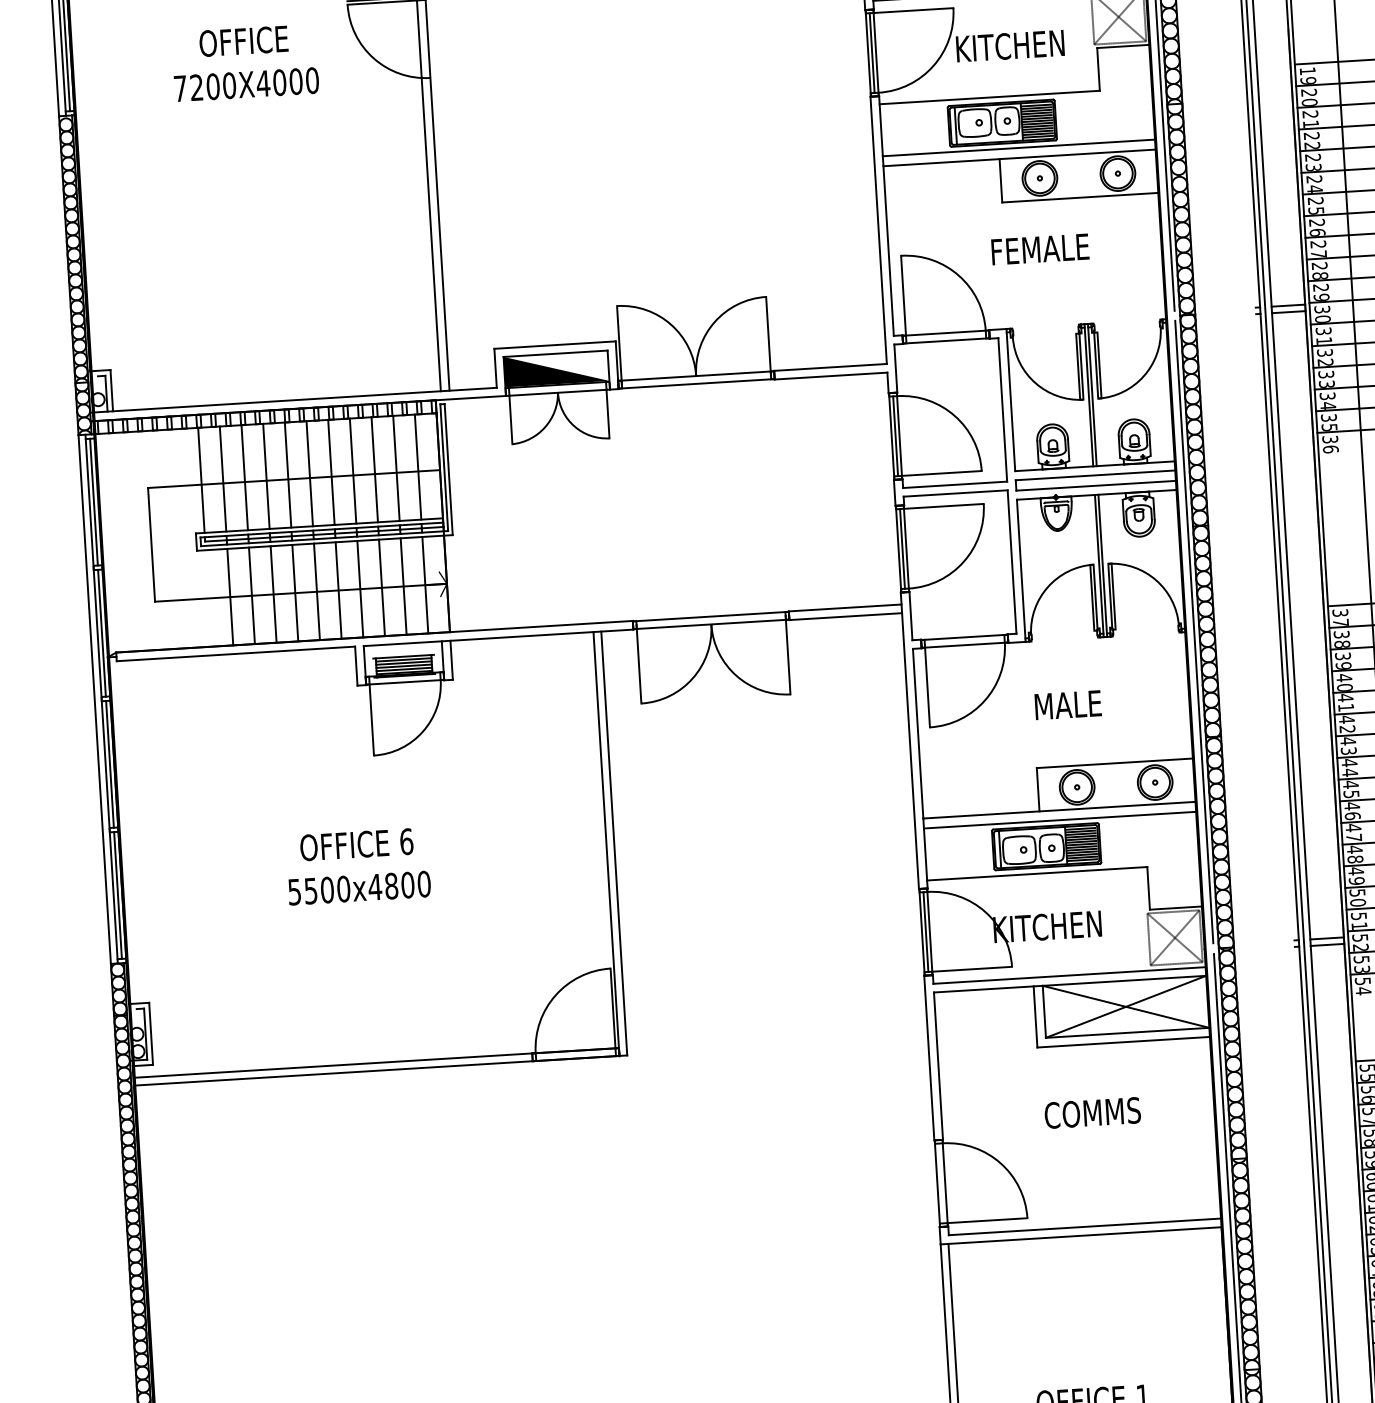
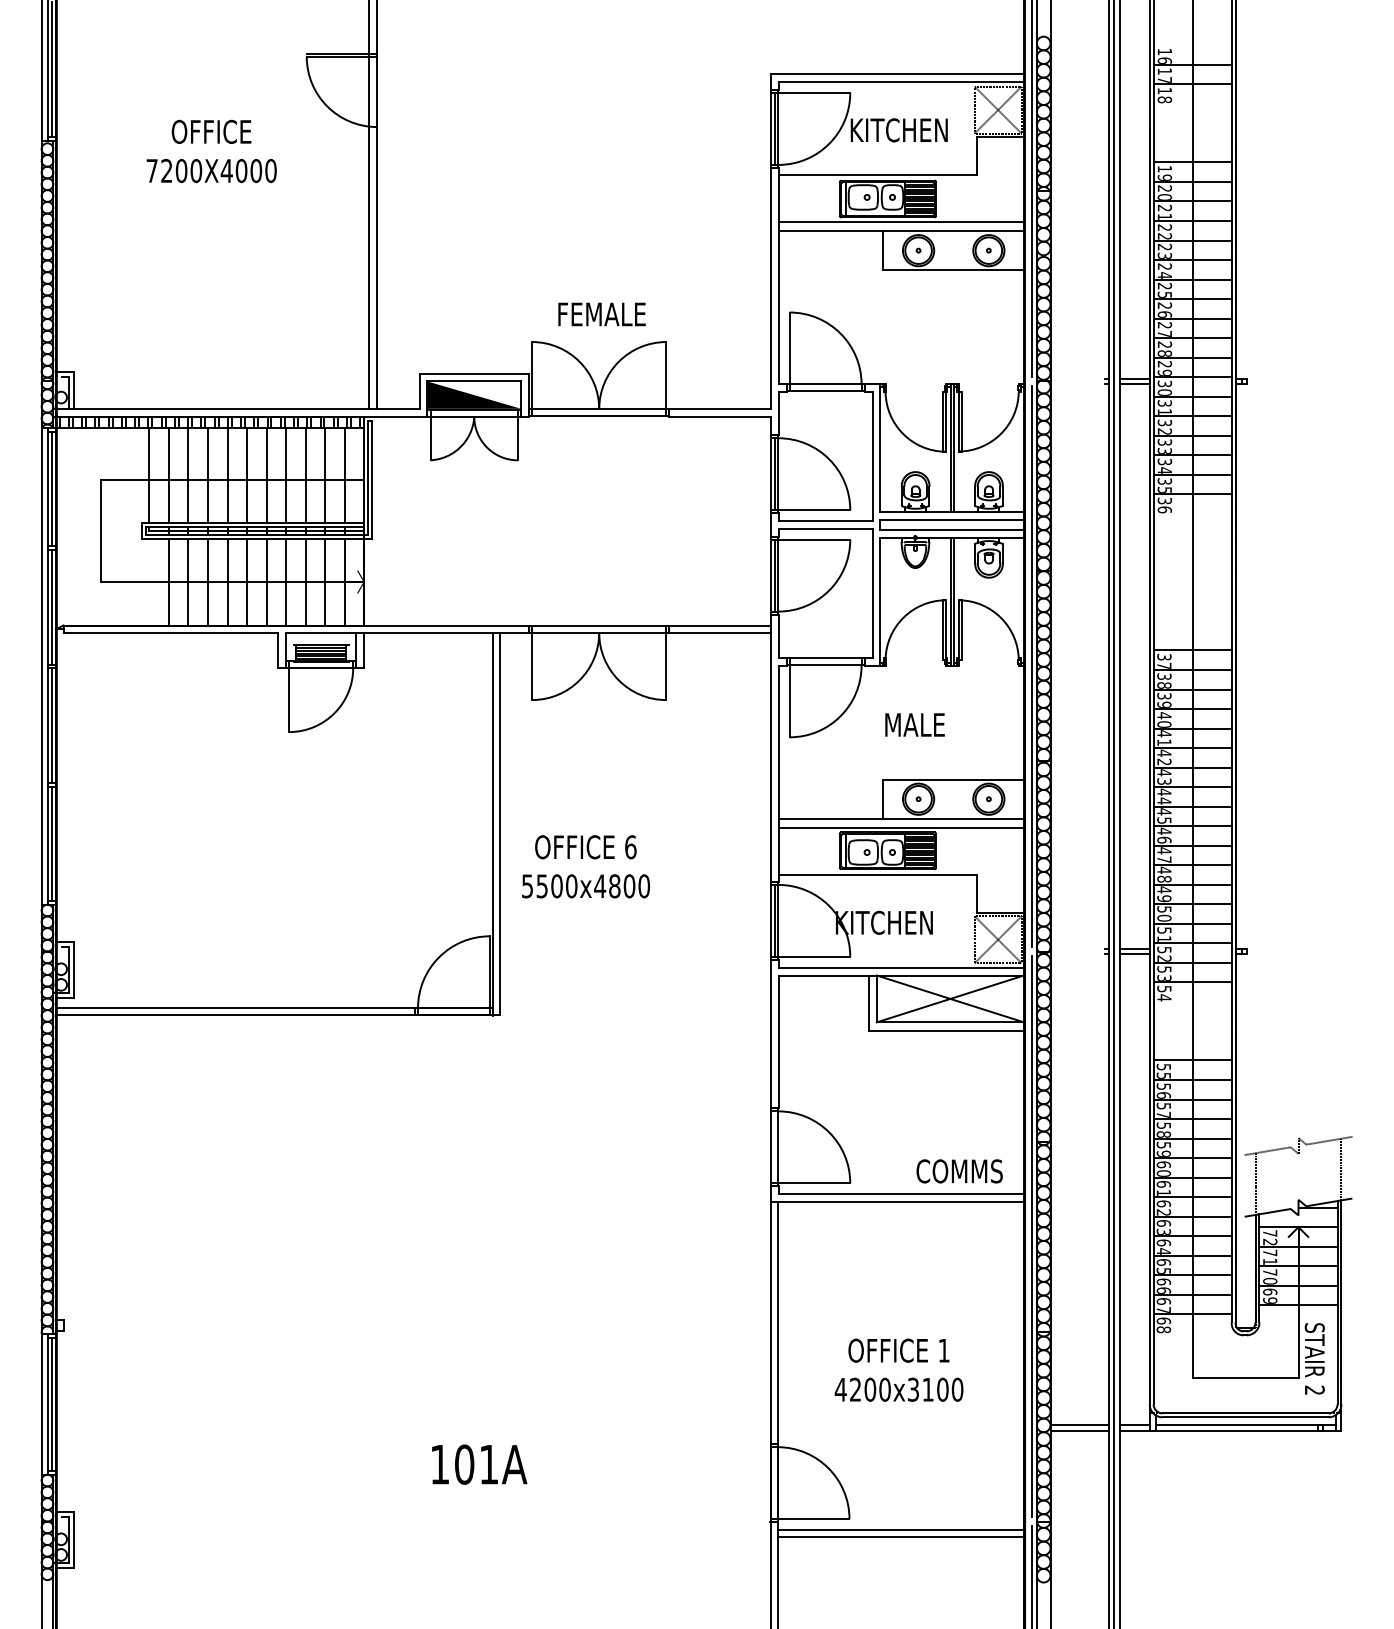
text: (245, 63) -> (211, 151), moved
text: (1039, 249) -> (601, 314), moved
text: (357, 866) -> (585, 866), moved
text: (1092, 1113) -> (959, 1171), moved

